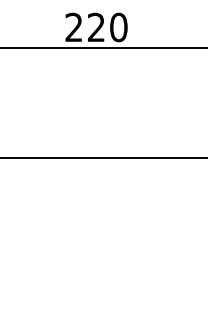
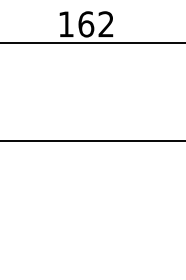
text: (96, 27) -> (86, 24), 220 -> 162

